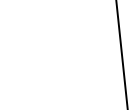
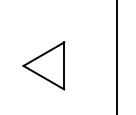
part: (49, 71) -> (43, 65), added

